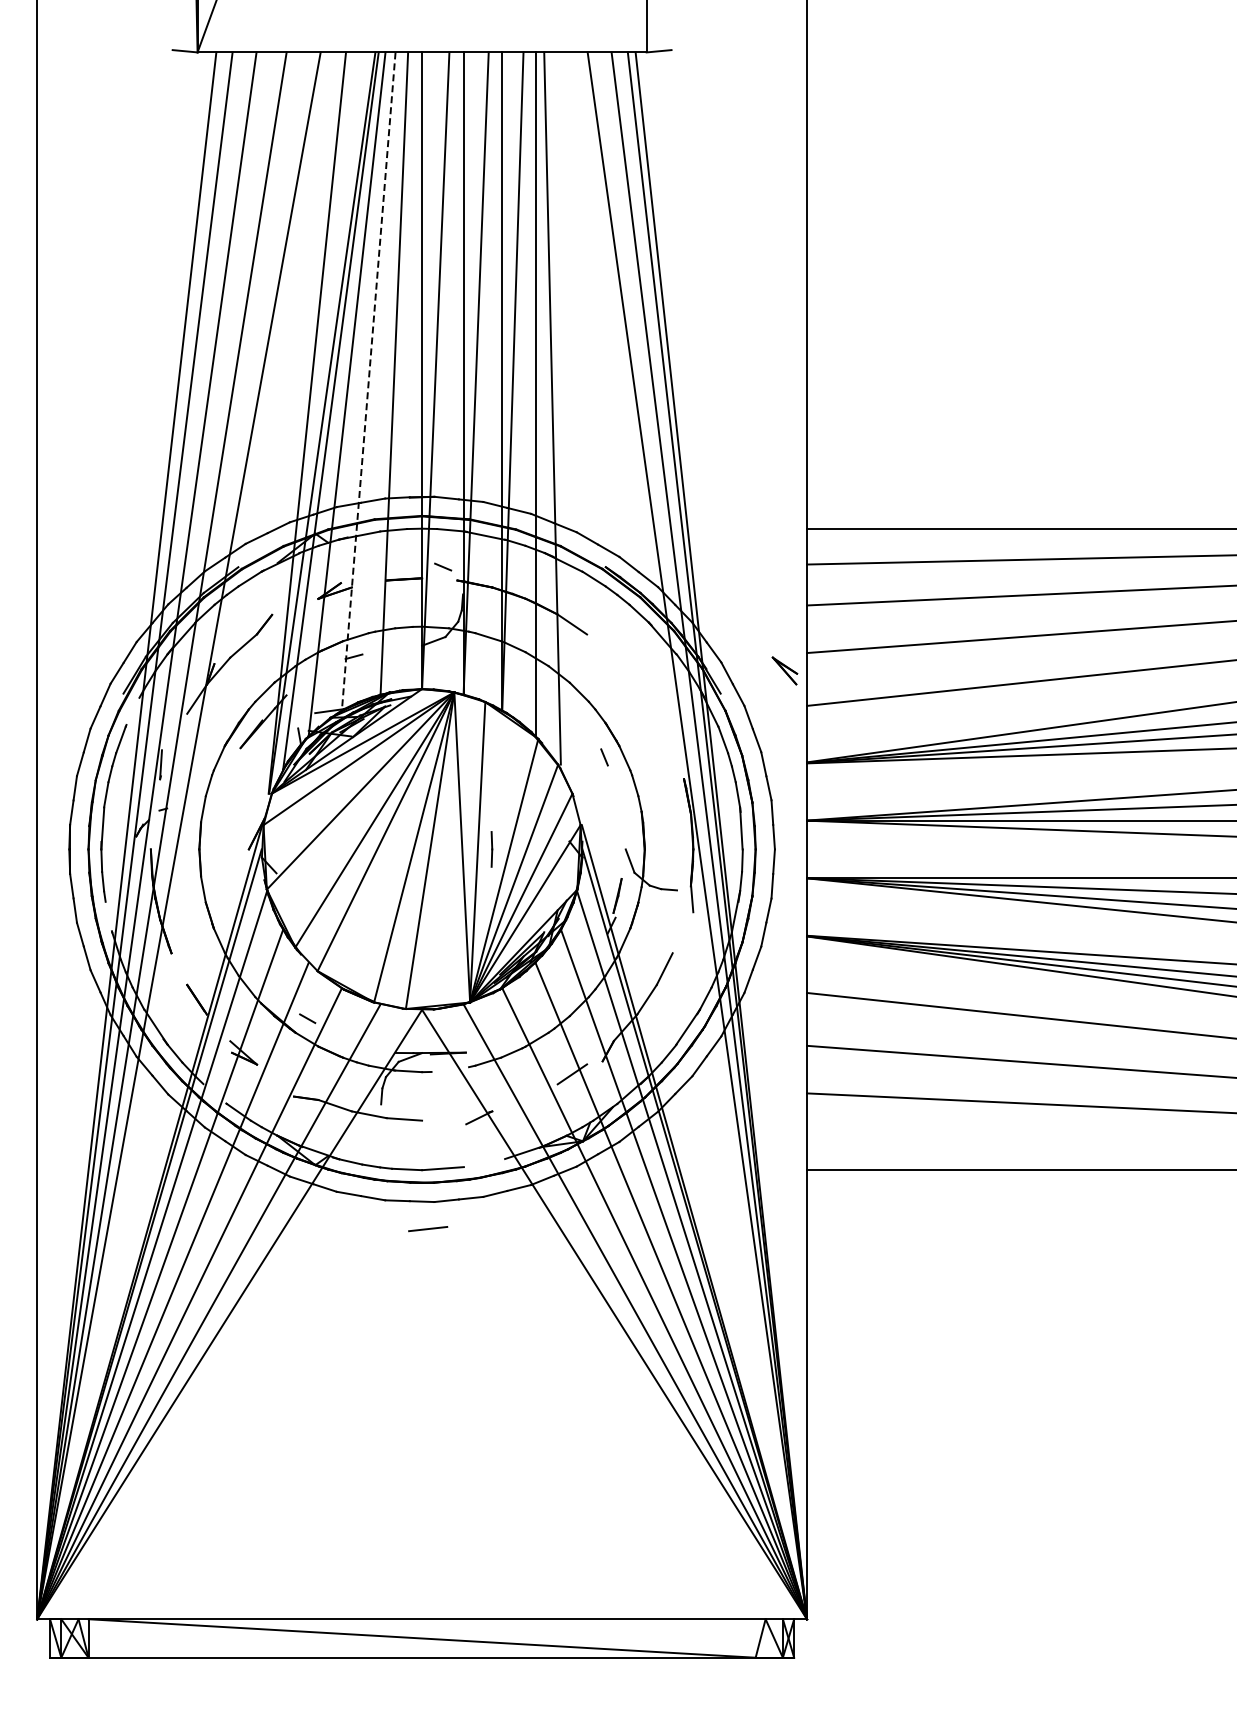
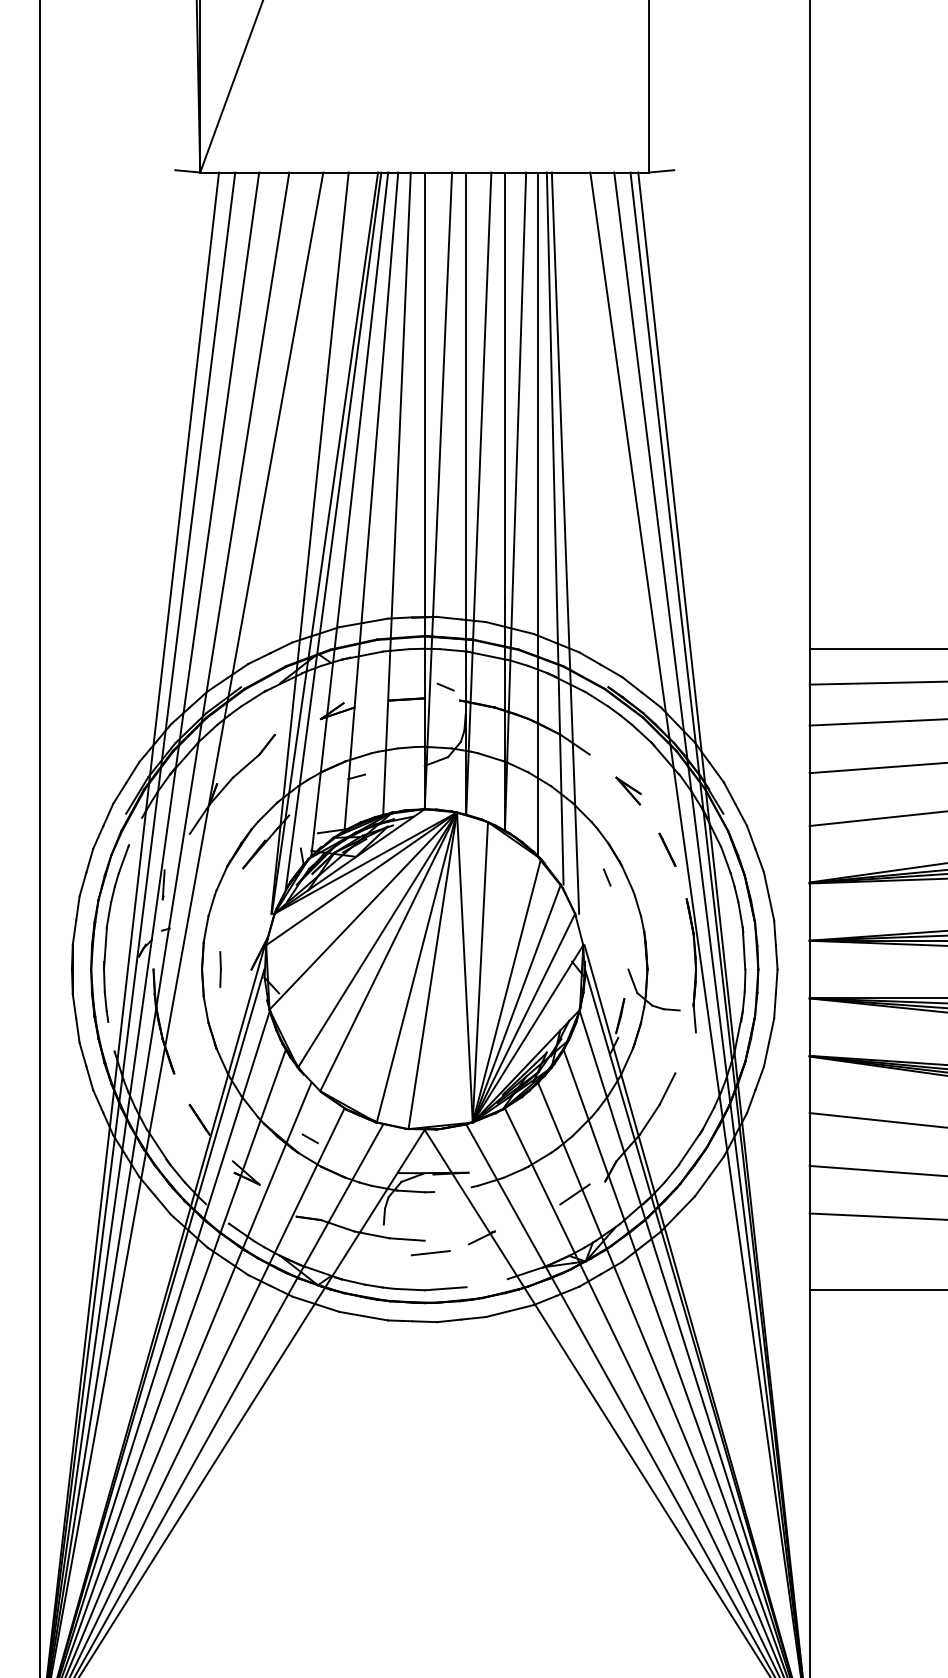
line: (368, 381) -> (371, 501), dashed -> solid
line: (562, 422) -> (565, 542), added
part: (784, 670) -> (628, 790), moved
line: (664, 729) -> (667, 849), added
line: (491, 849) -> (220, 969), moved
line: (428, 1229) -> (431, 1253), moved

